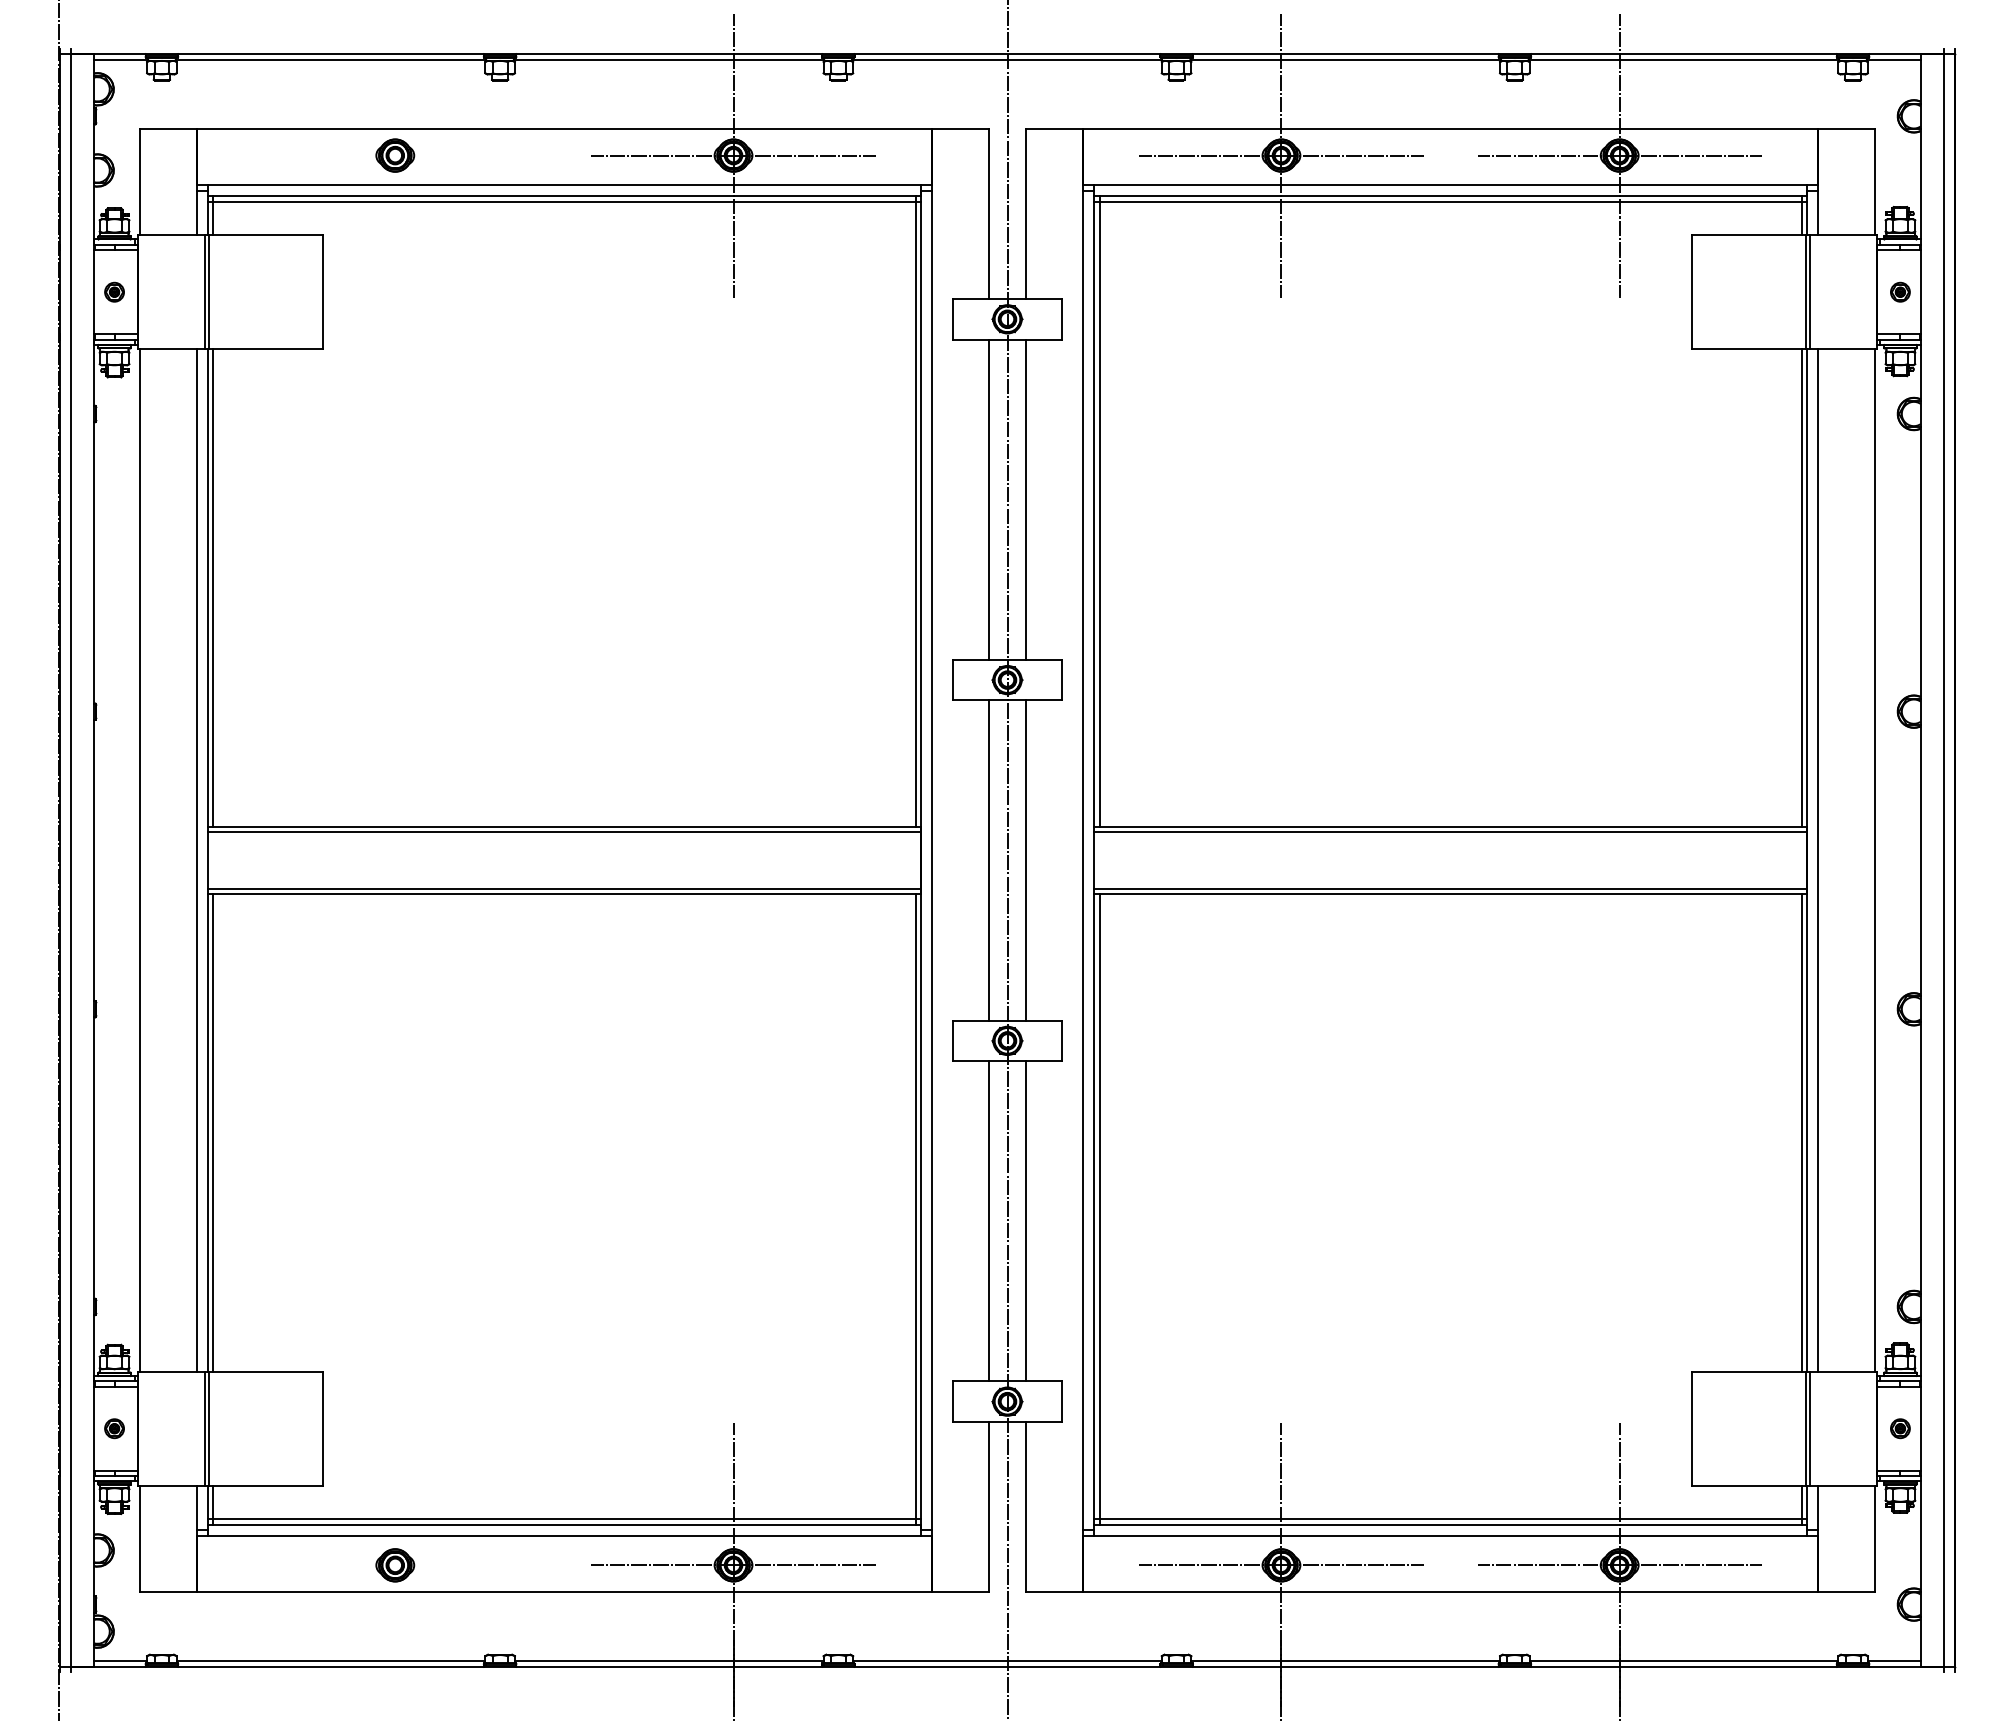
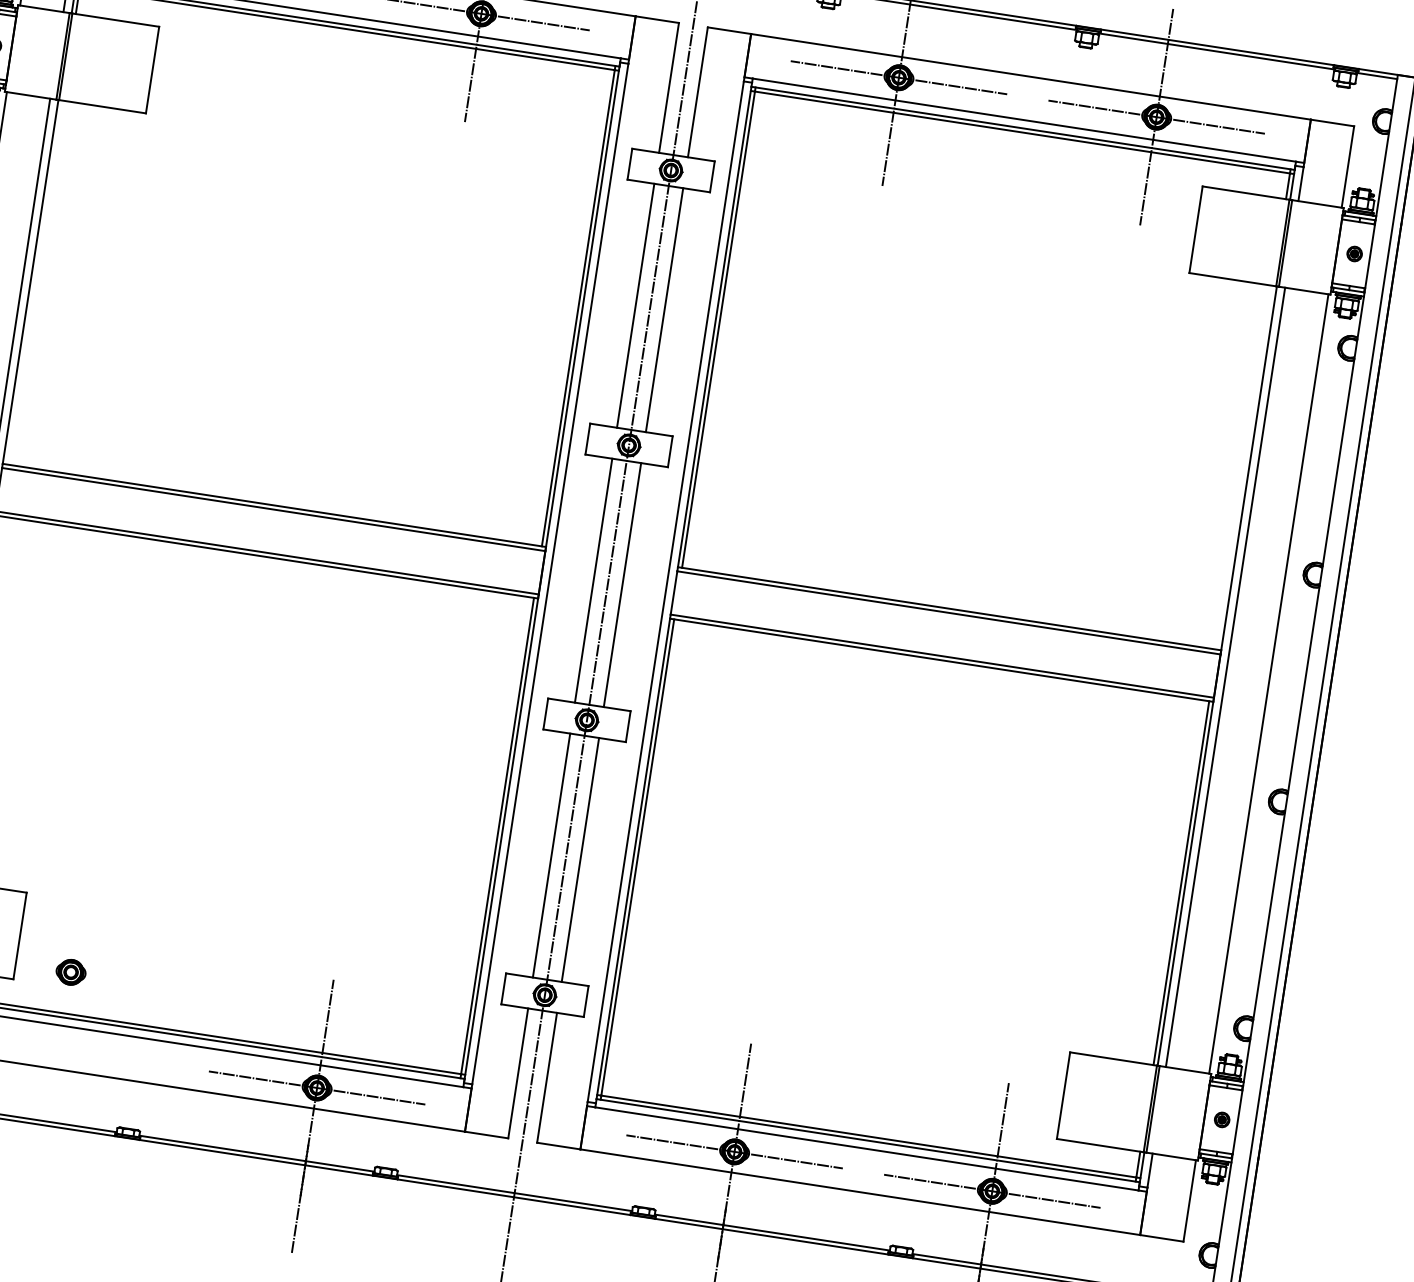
line: (213, 587) -> (34, 282), removed
line: (1801, 587) -> (1244, 467), removed
part: (395, 1565) -> (71, 972), moved

